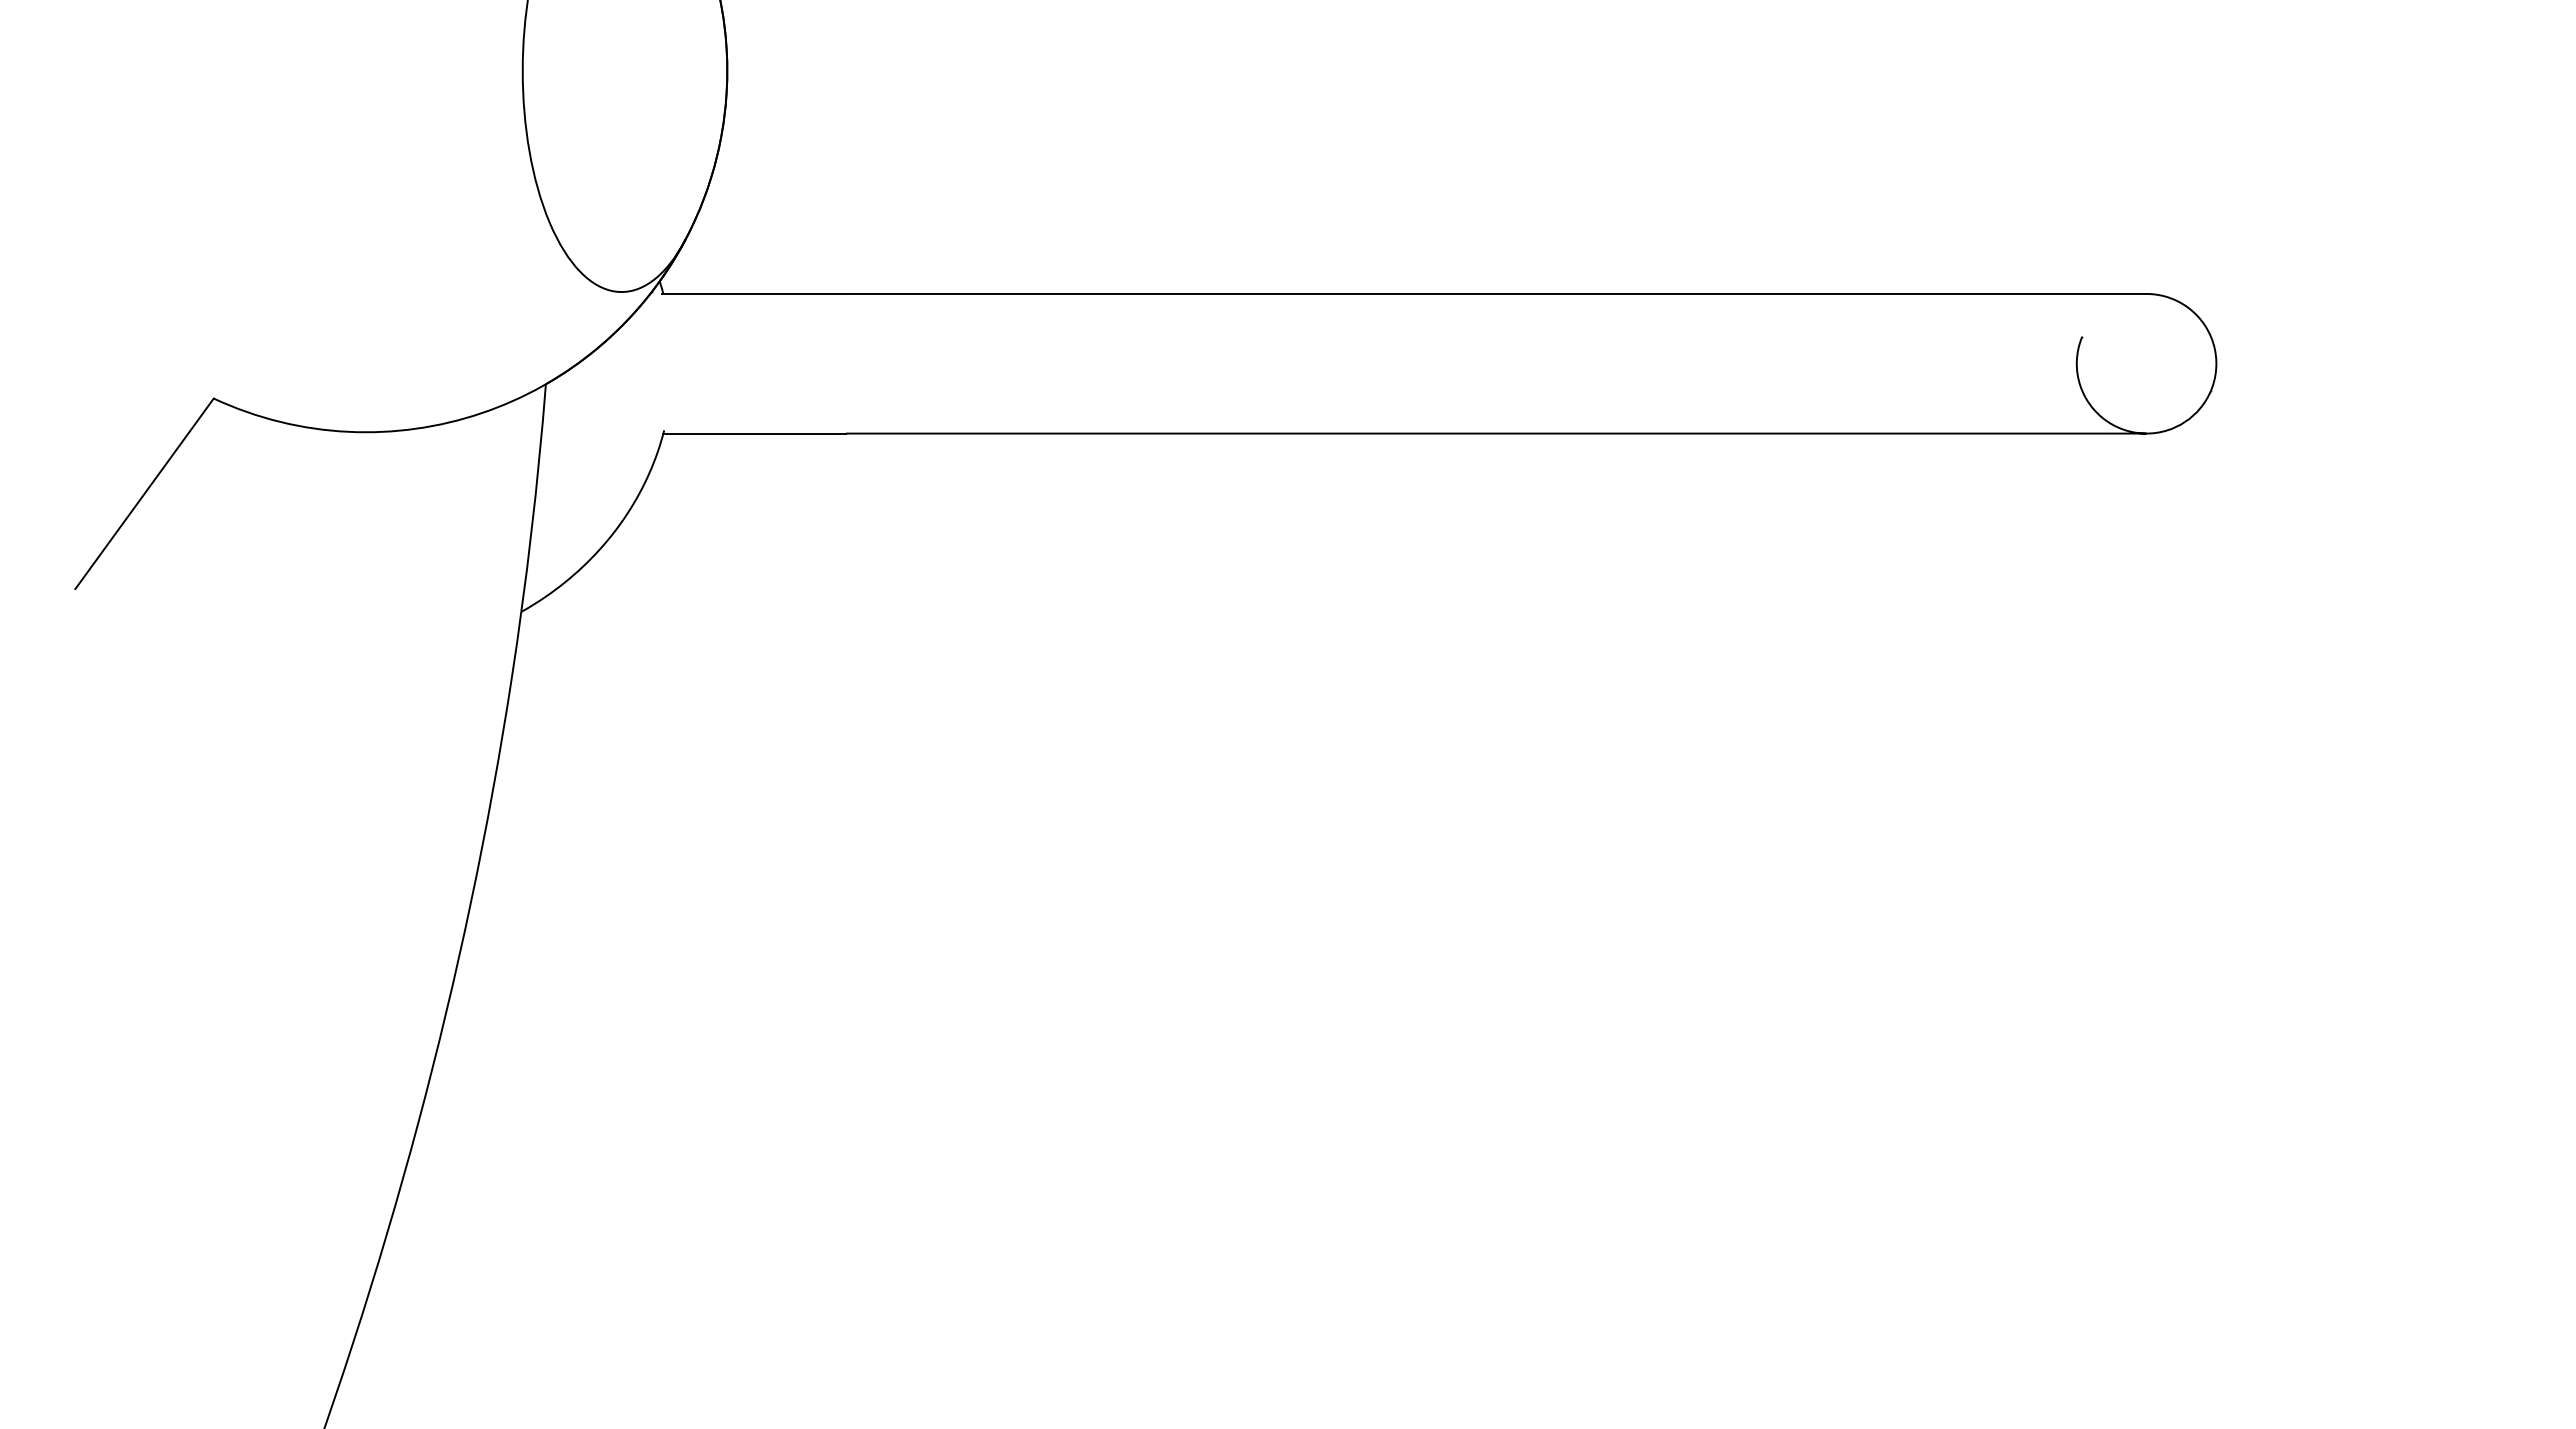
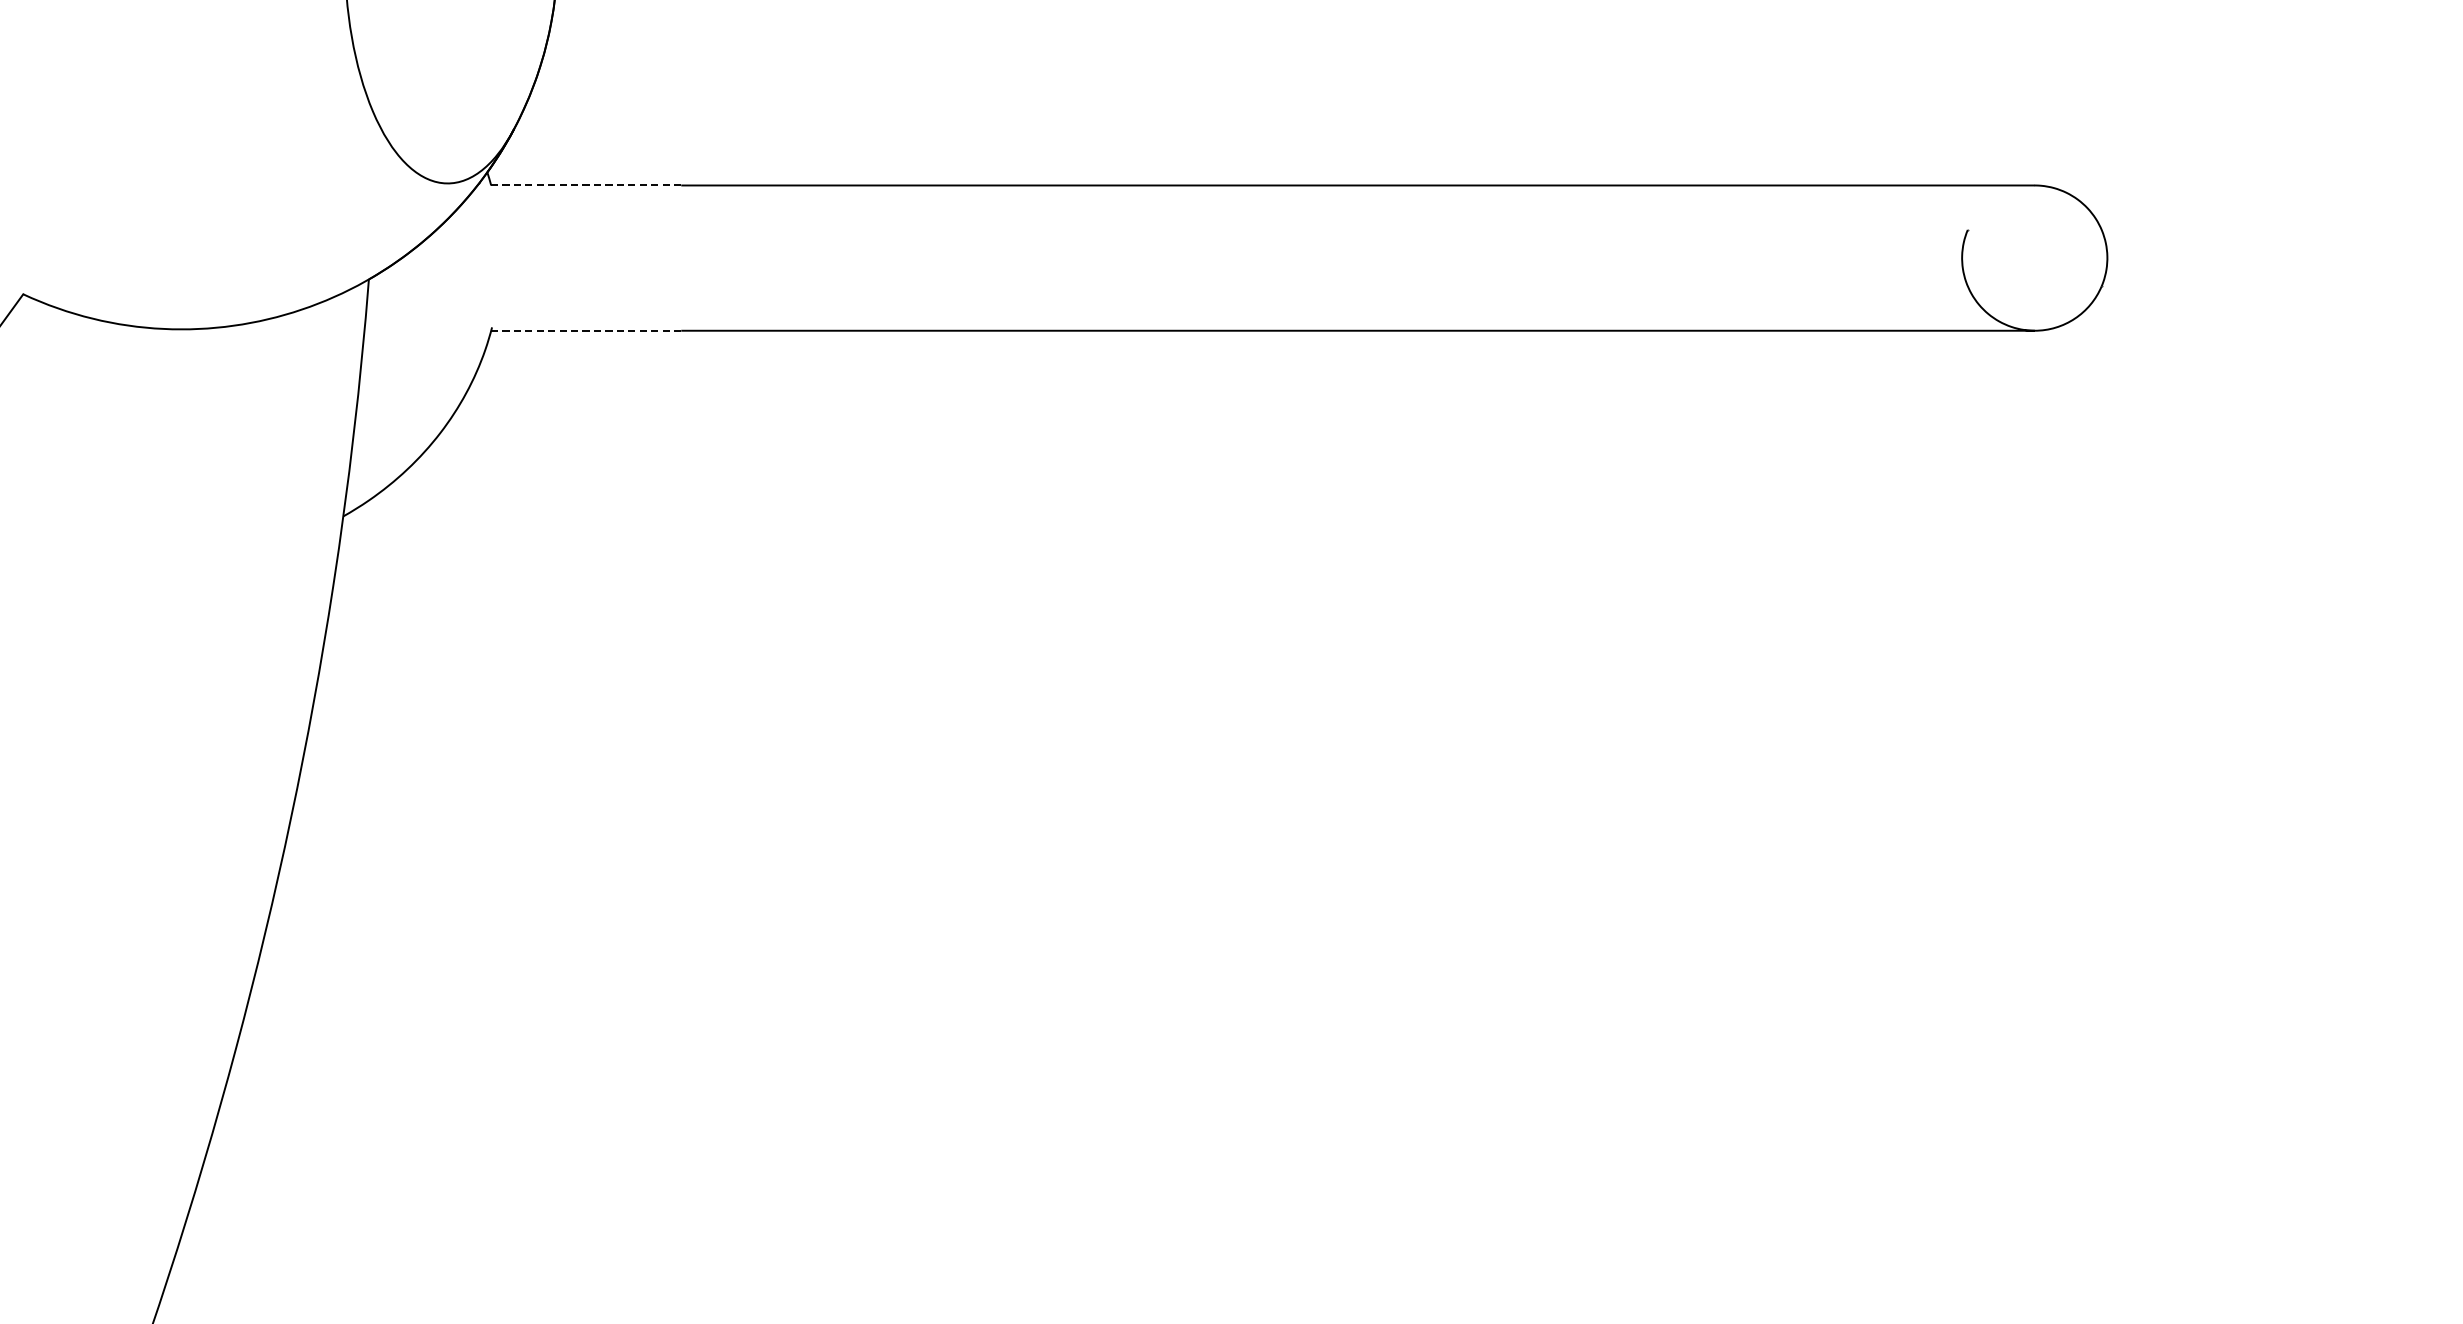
line: (753, 293) -> (584, 184), solid -> dashed
line: (754, 433) -> (586, 330), solid -> dashed

